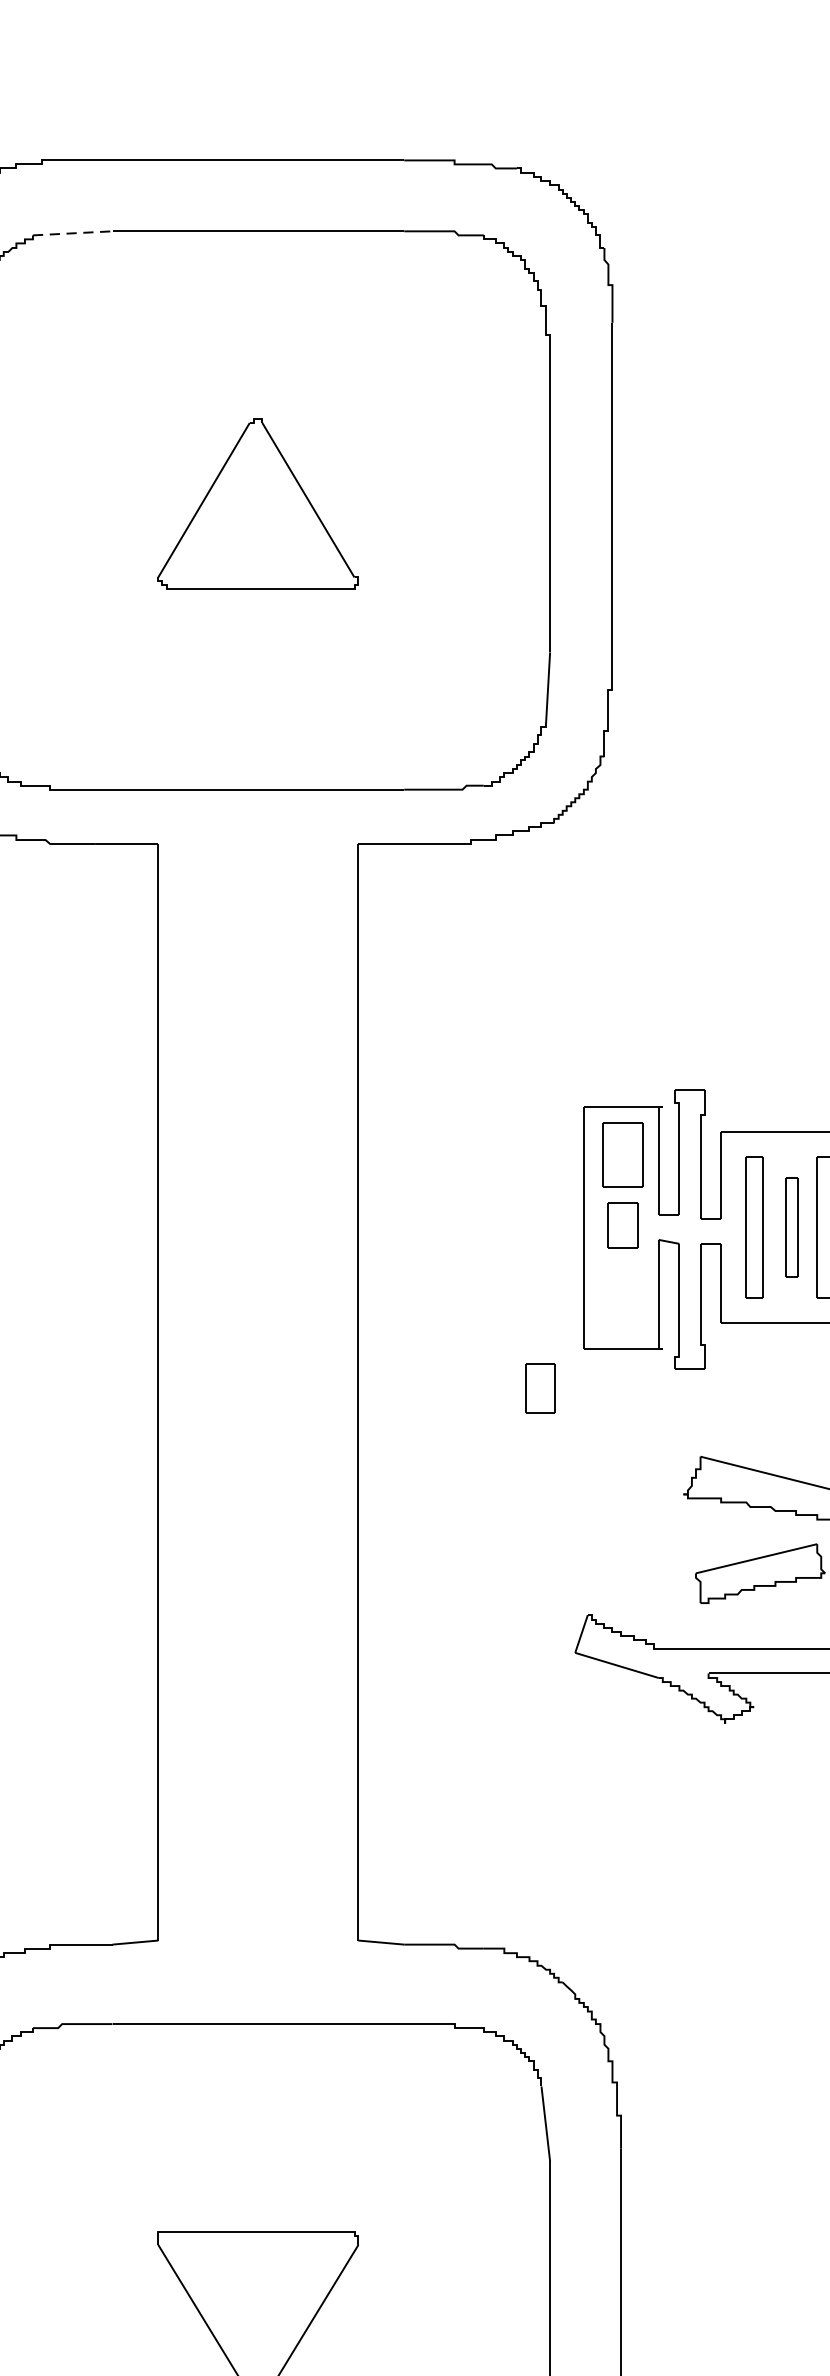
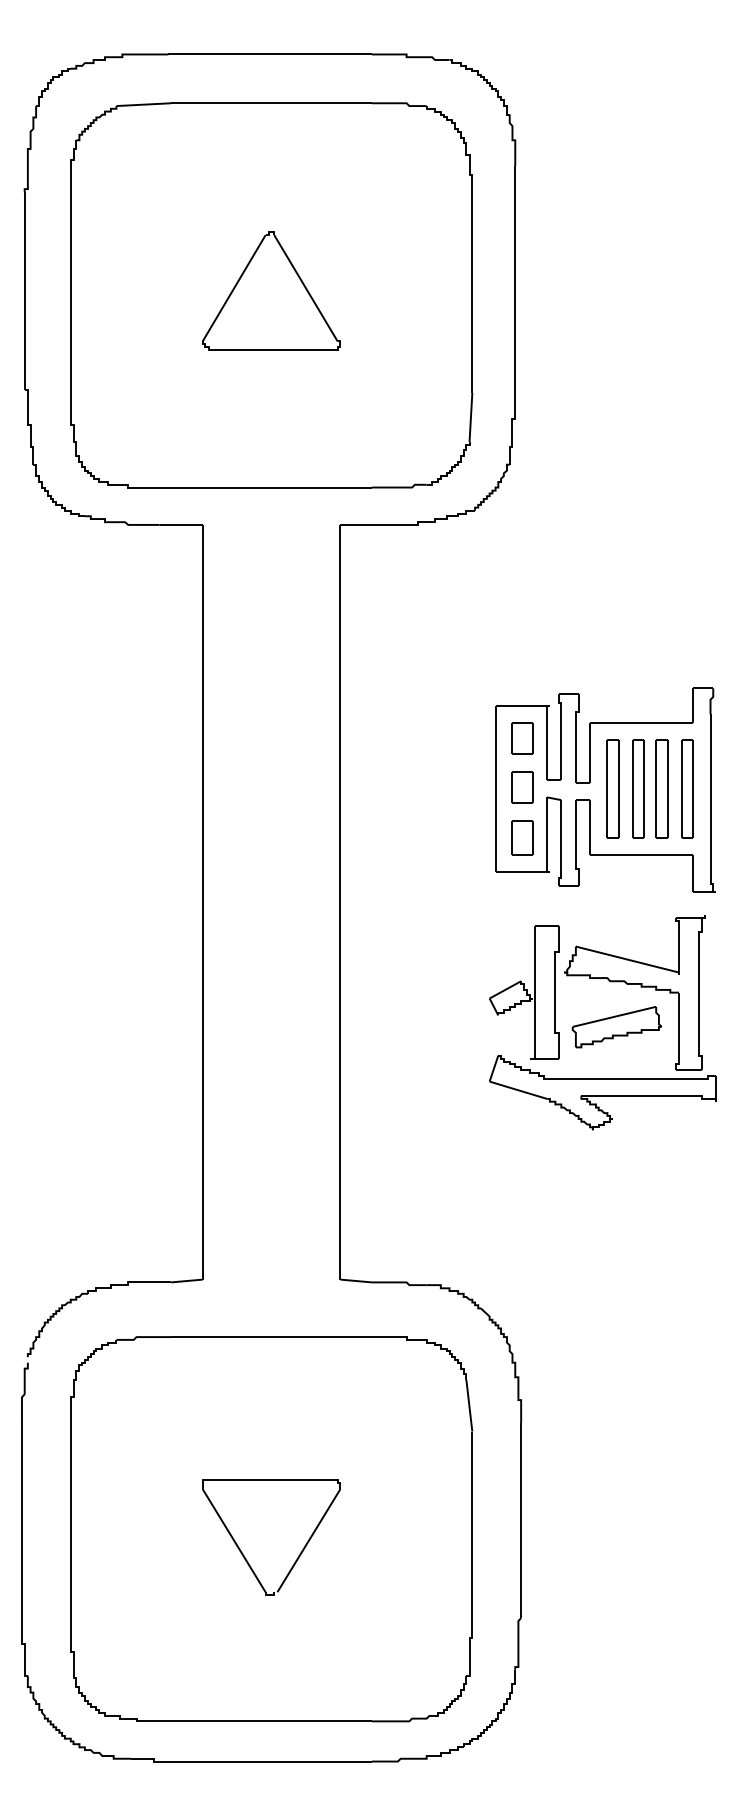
line: (73, 233) -> (144, 104), dashed -> solid
part: (622, 1154) -> (522, 738), size x0.71
part: (791, 1226) -> (638, 788), size x1.43
part: (540, 1388) -> (522, 837), moved
part: (625, 1523) -> (524, 992), added

